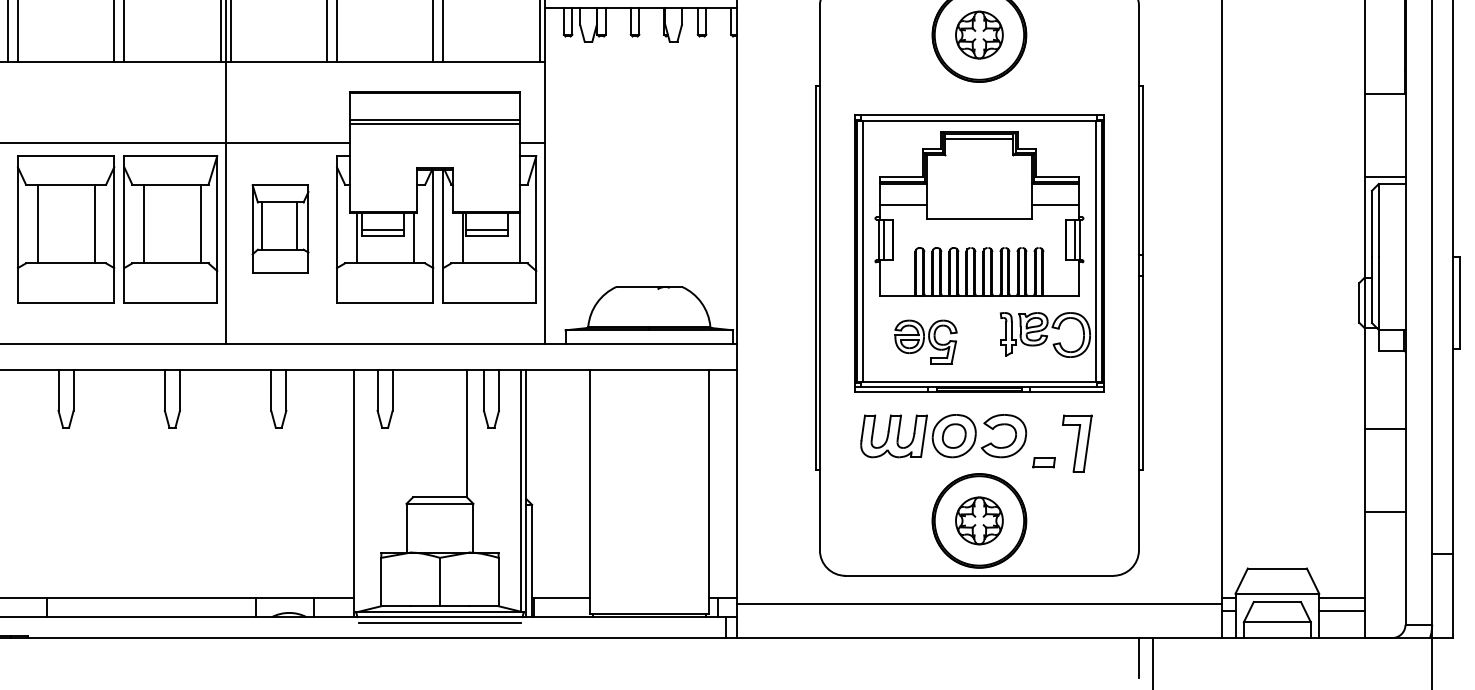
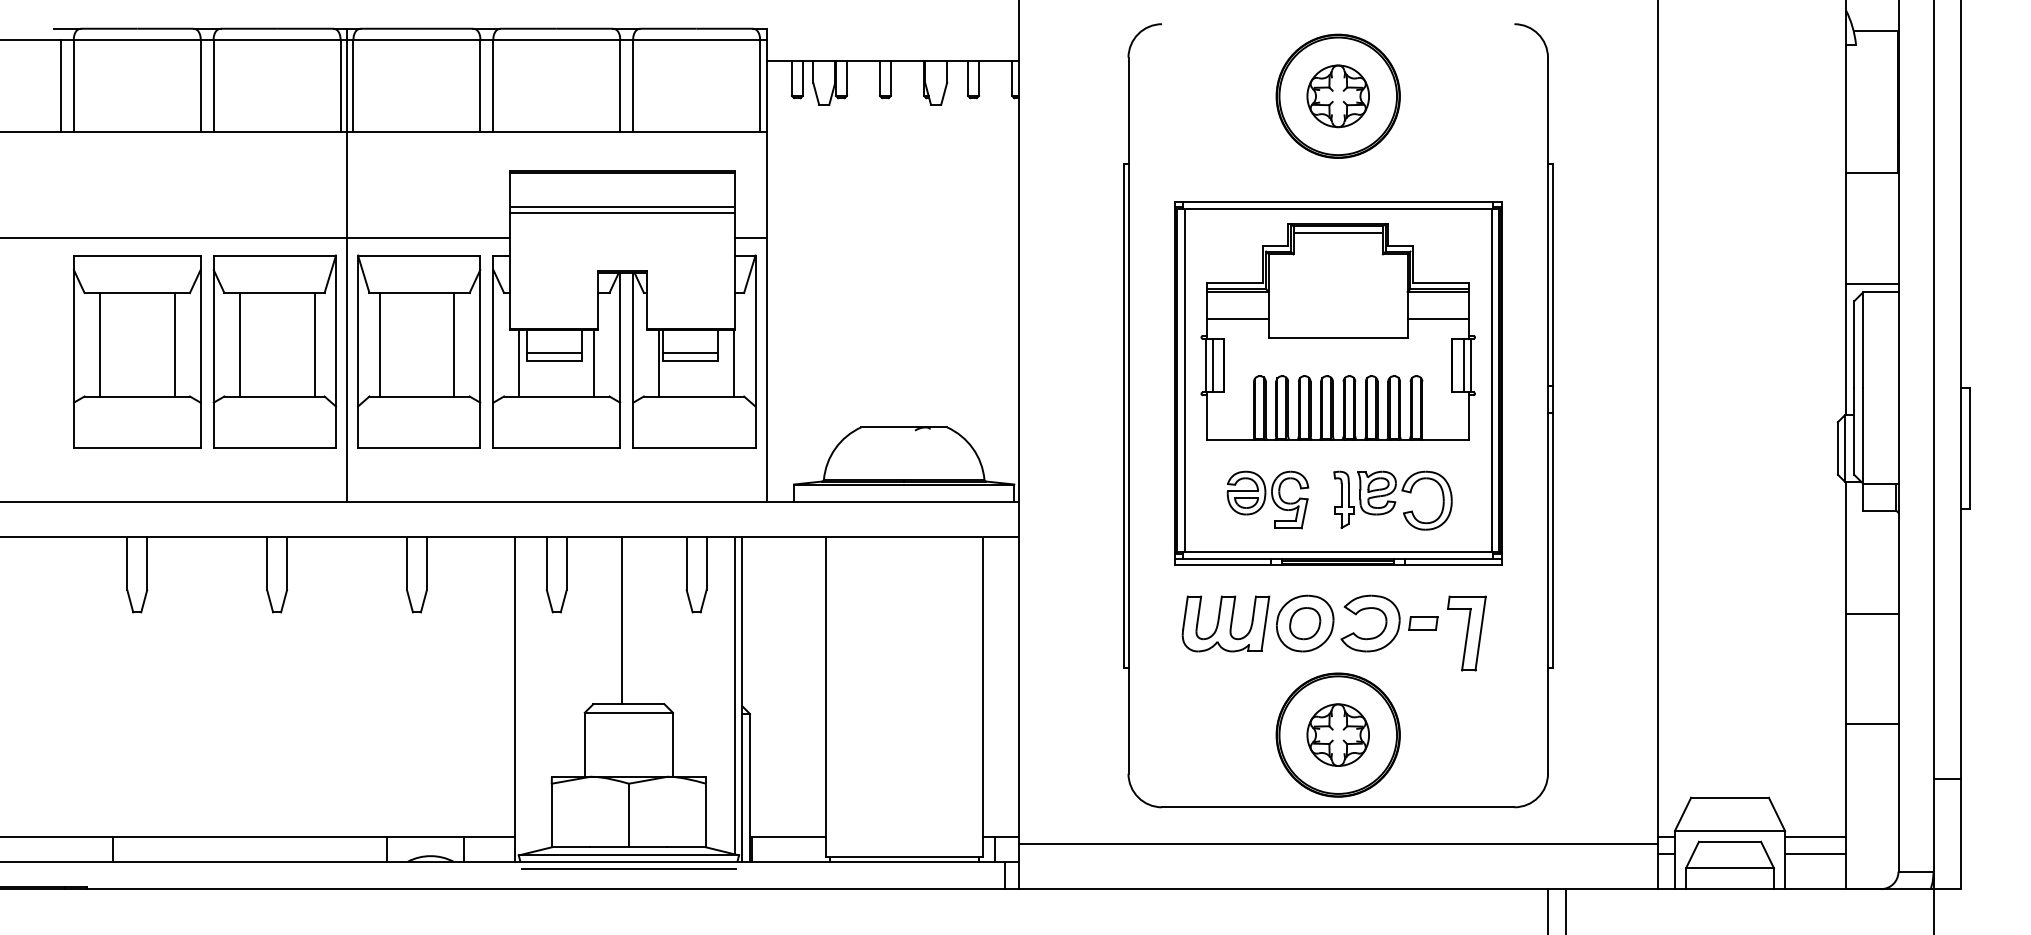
part: (280, 229) -> (419, 351), size x1.67
part: (1045, 334) -> (1392, 500), moved
line: (467, 433) -> (621, 620), moved
part: (1044, 462) -> (1423, 623), moved

